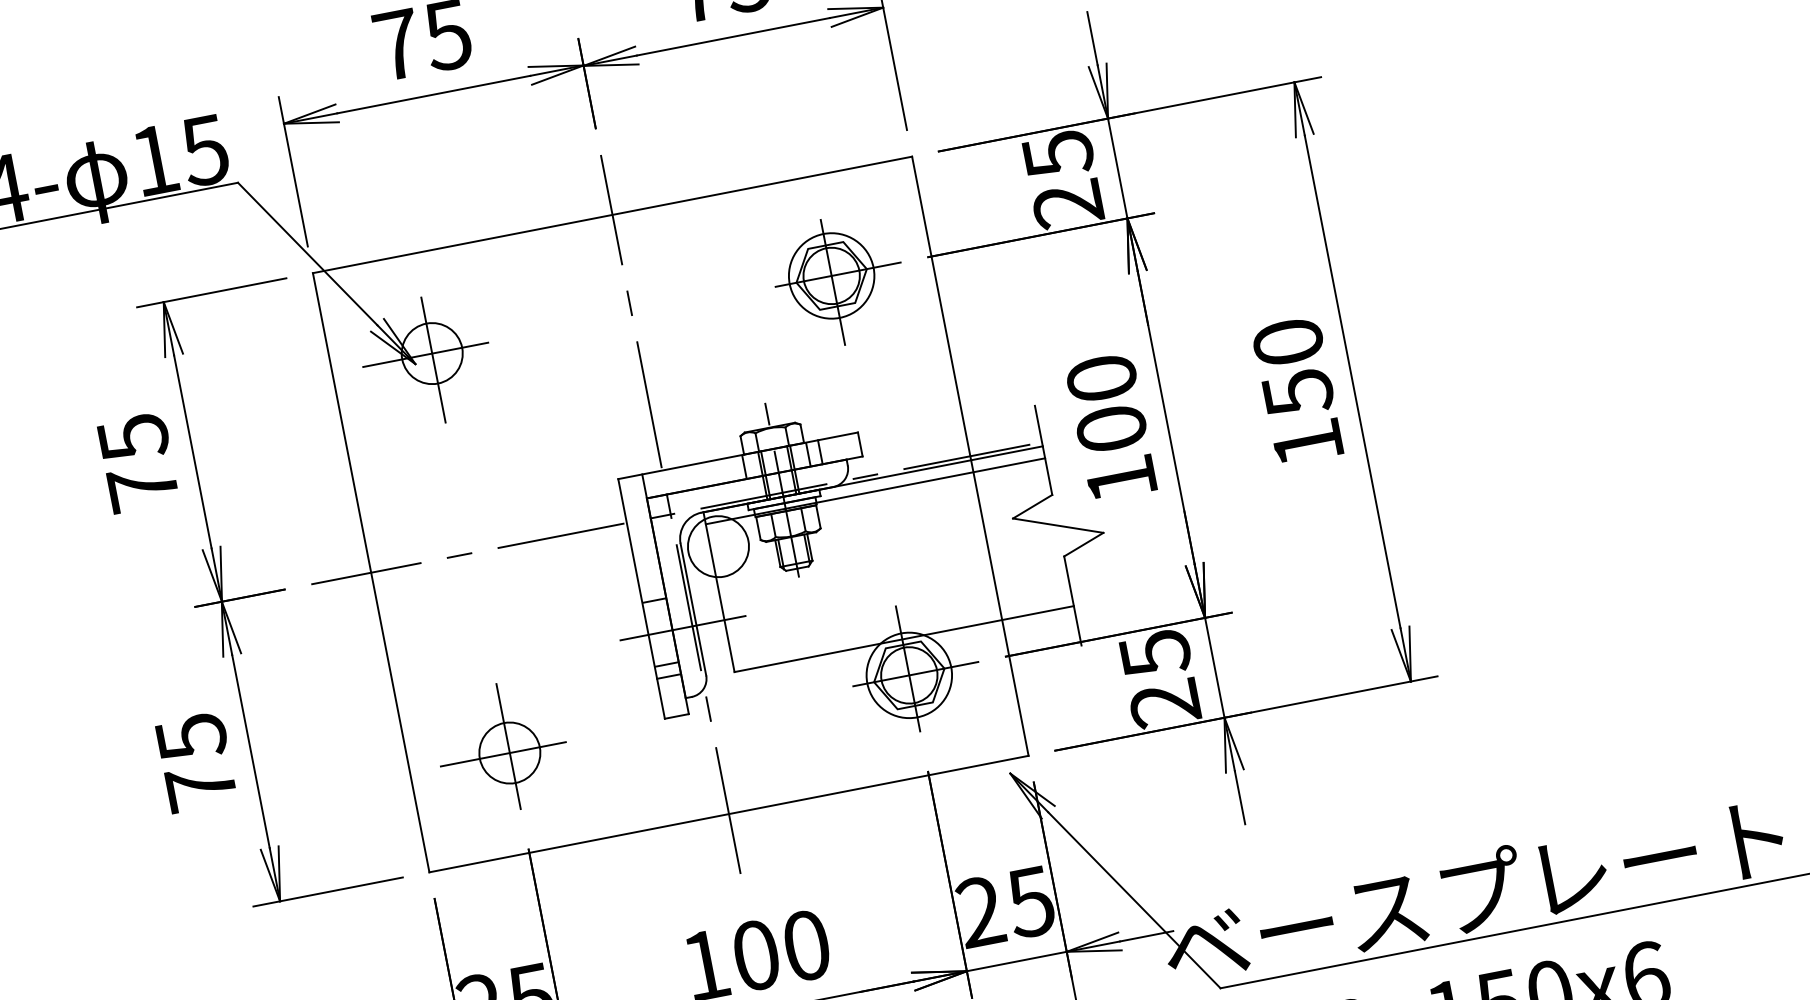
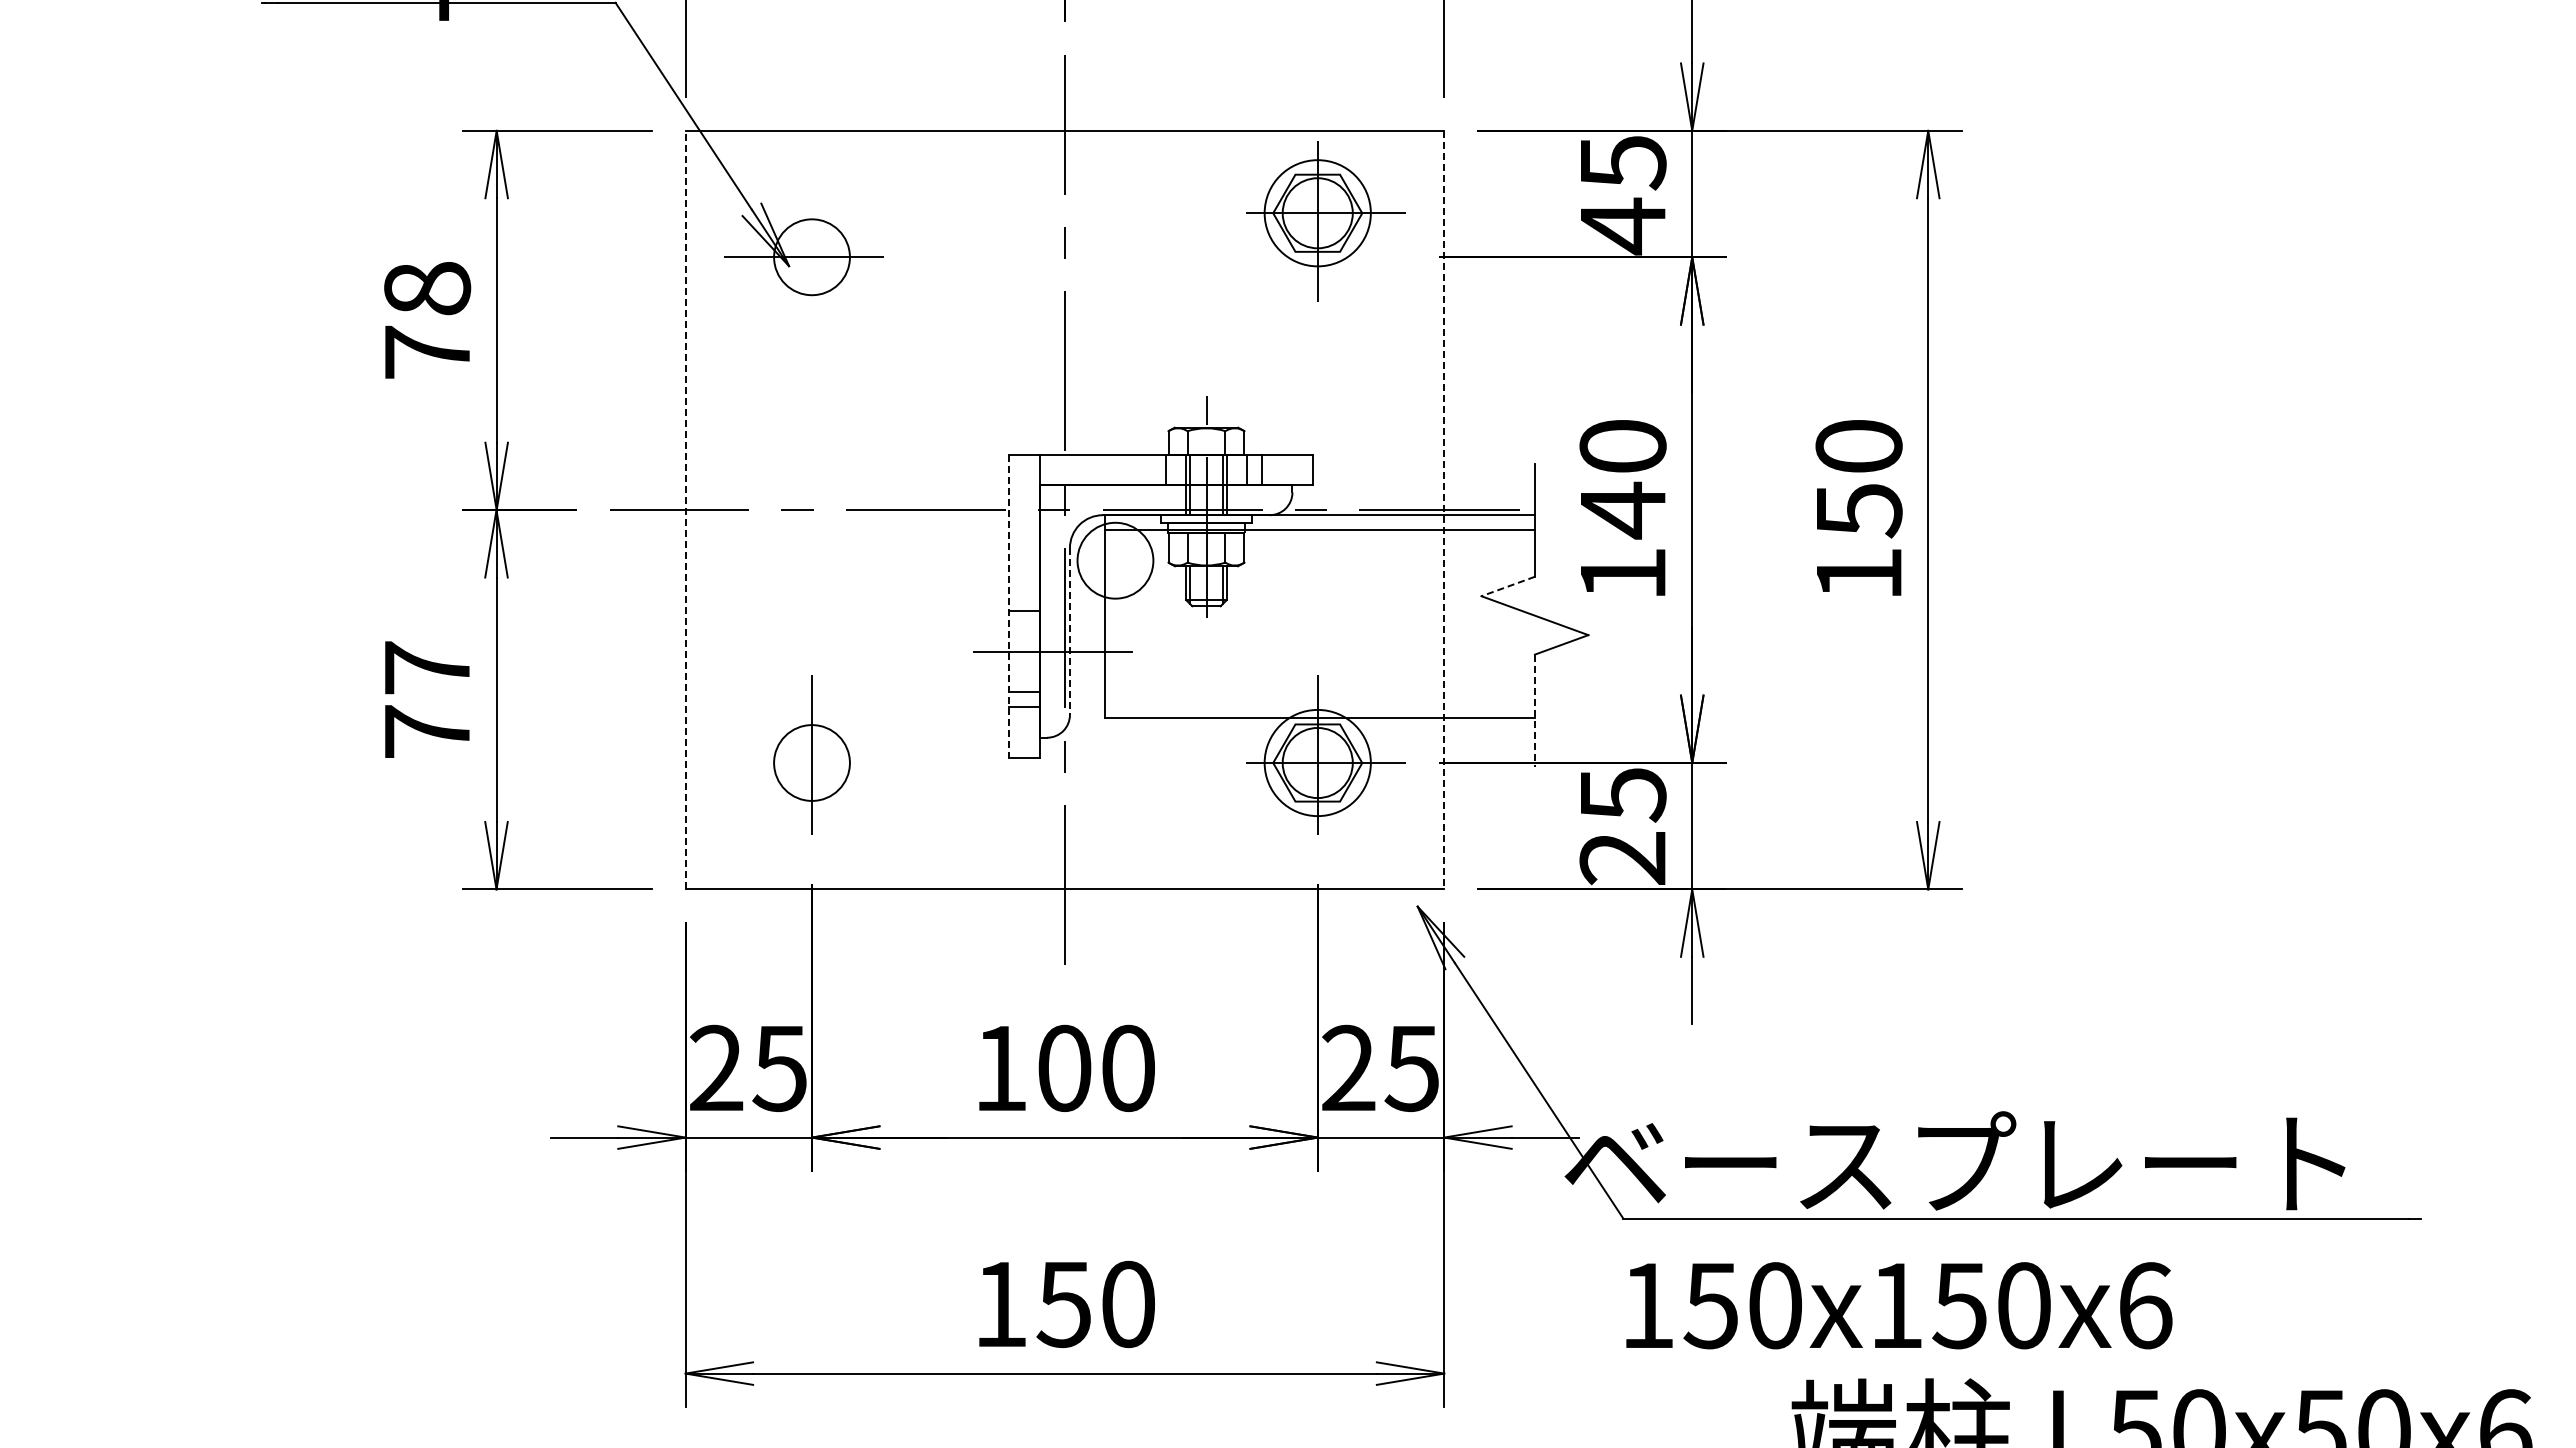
text: (1067, 204) -> (1622, 226), 25 -> 45
part: (839, 281) -> (1325, 221), moved
line: (432, 352) -> (812, 256), removed
text: (1111, 429) -> (1622, 510), 100 -> 140
text: (133, 438) -> (427, 289), 75 -> 78
line: (970, 456) -> (1444, 510), solid -> dashed
line: (1032, 506) -> (1507, 586), solid -> dashed
line: (371, 572) -> (685, 509), solid -> dashed
line: (641, 599) -> (1009, 606), solid -> dashed
line: (1072, 601) -> (1534, 711), solid -> dashed
line: (693, 610) -> (1069, 632), solid -> dashed
text: (191, 737) -> (427, 668), 75 -> 77
line: (509, 753) -> (811, 763), removed

